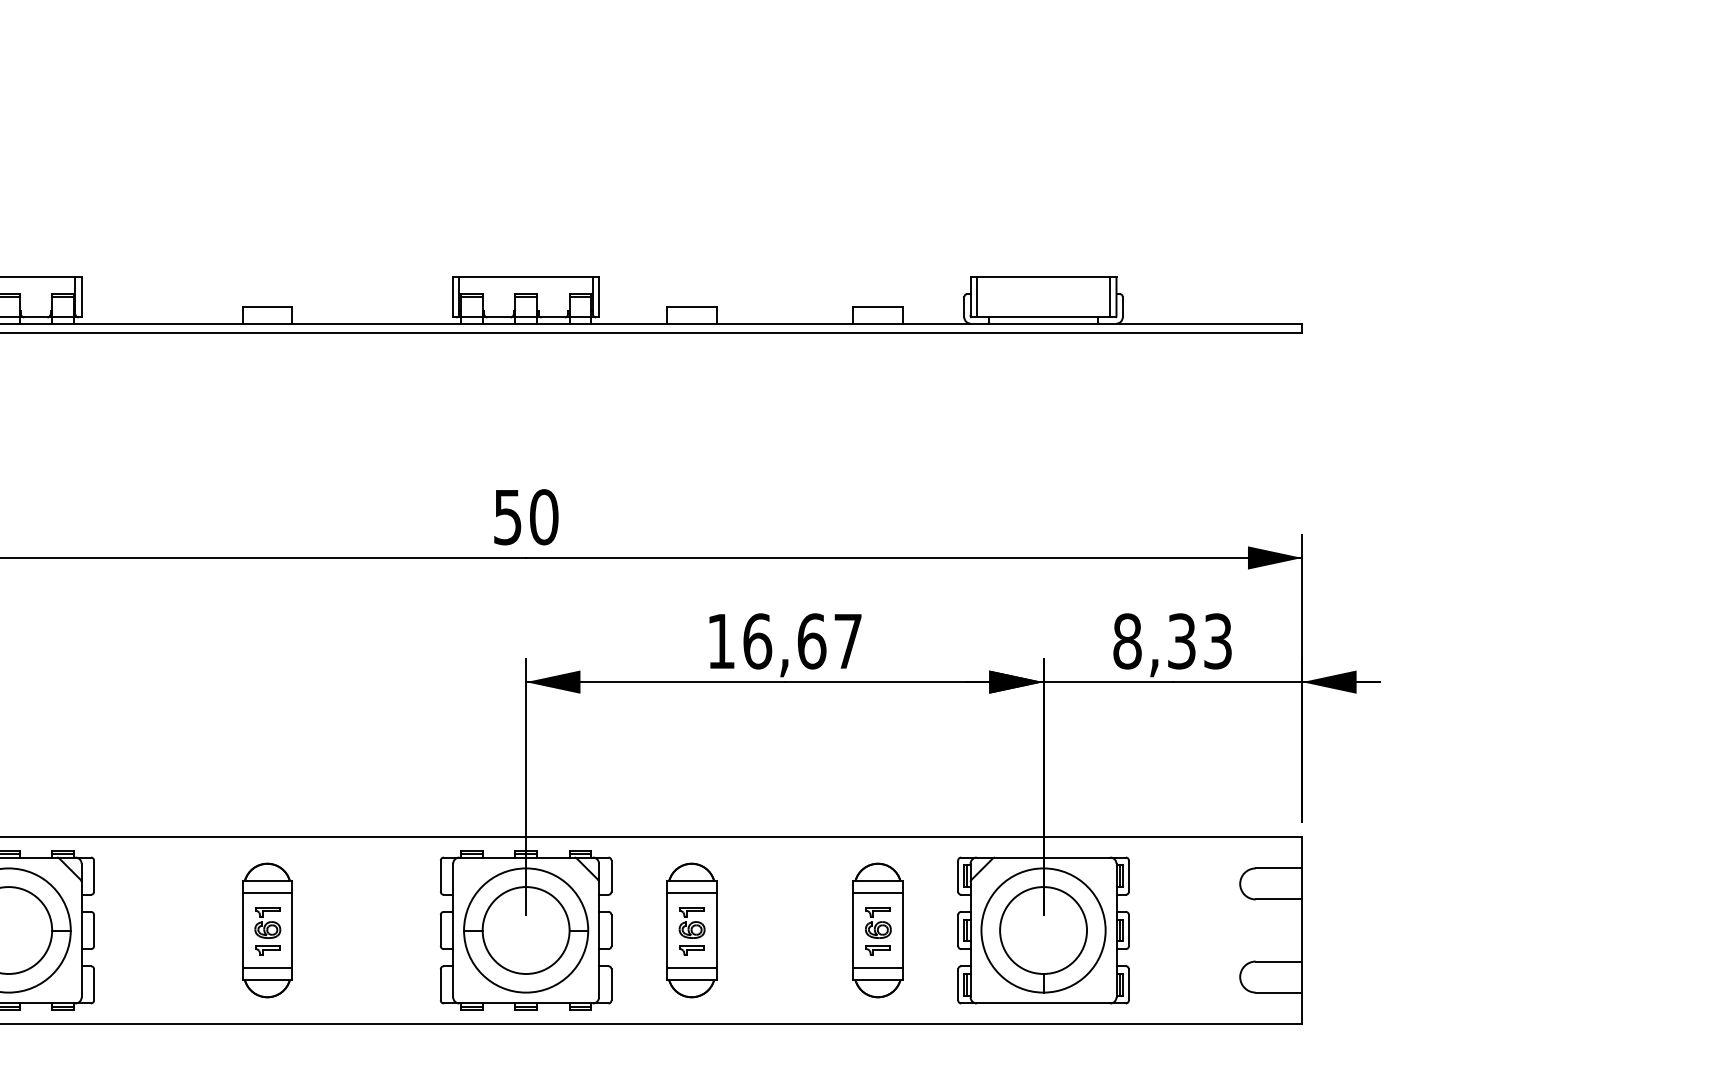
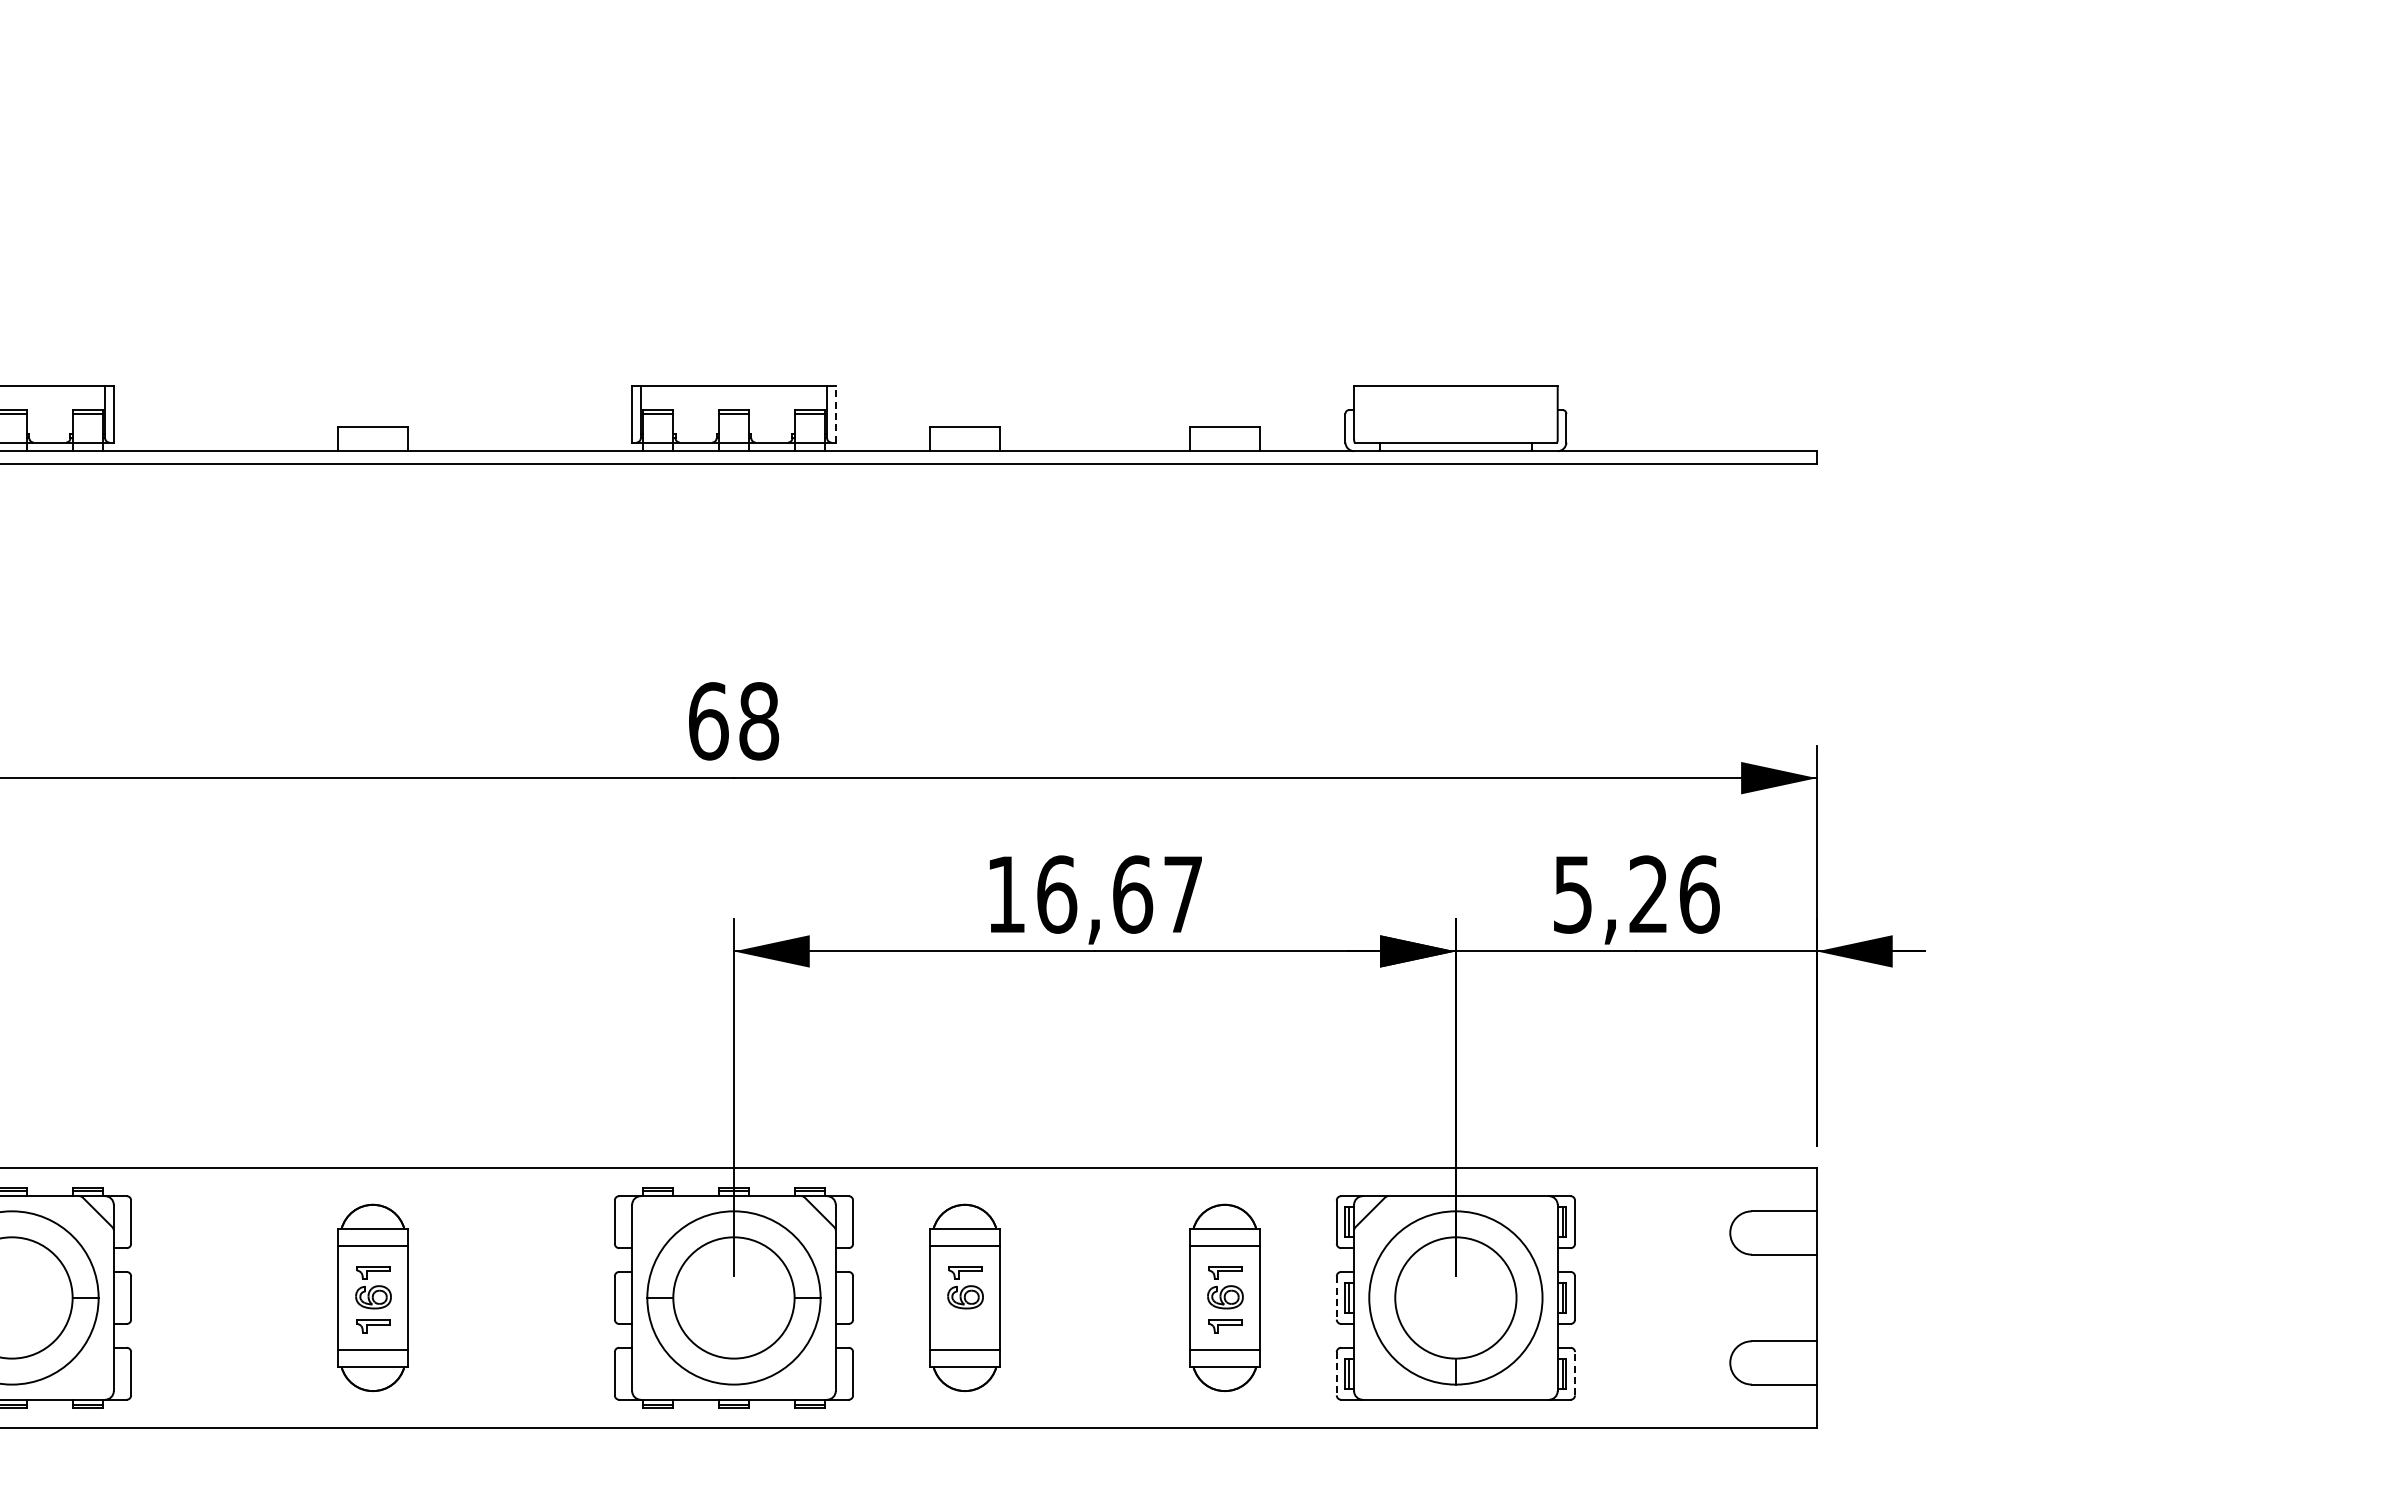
line: (598, 296) -> (835, 413), solid -> dashed
line: (976, 297) -> (1362, 414), removed
line: (1110, 297) -> (1549, 414), removed
text: (526, 517) -> (734, 721), 50 -> 68
text: (1172, 641) -> (1636, 894), 8,33 -> 5,26
line: (957, 930) -> (1336, 1297), solid -> dashed
part: (692, 950) -> (965, 1326), removed
line: (957, 984) -> (1336, 1373), solid -> dashed
line: (1129, 984) -> (1575, 1373), solid -> dashed

